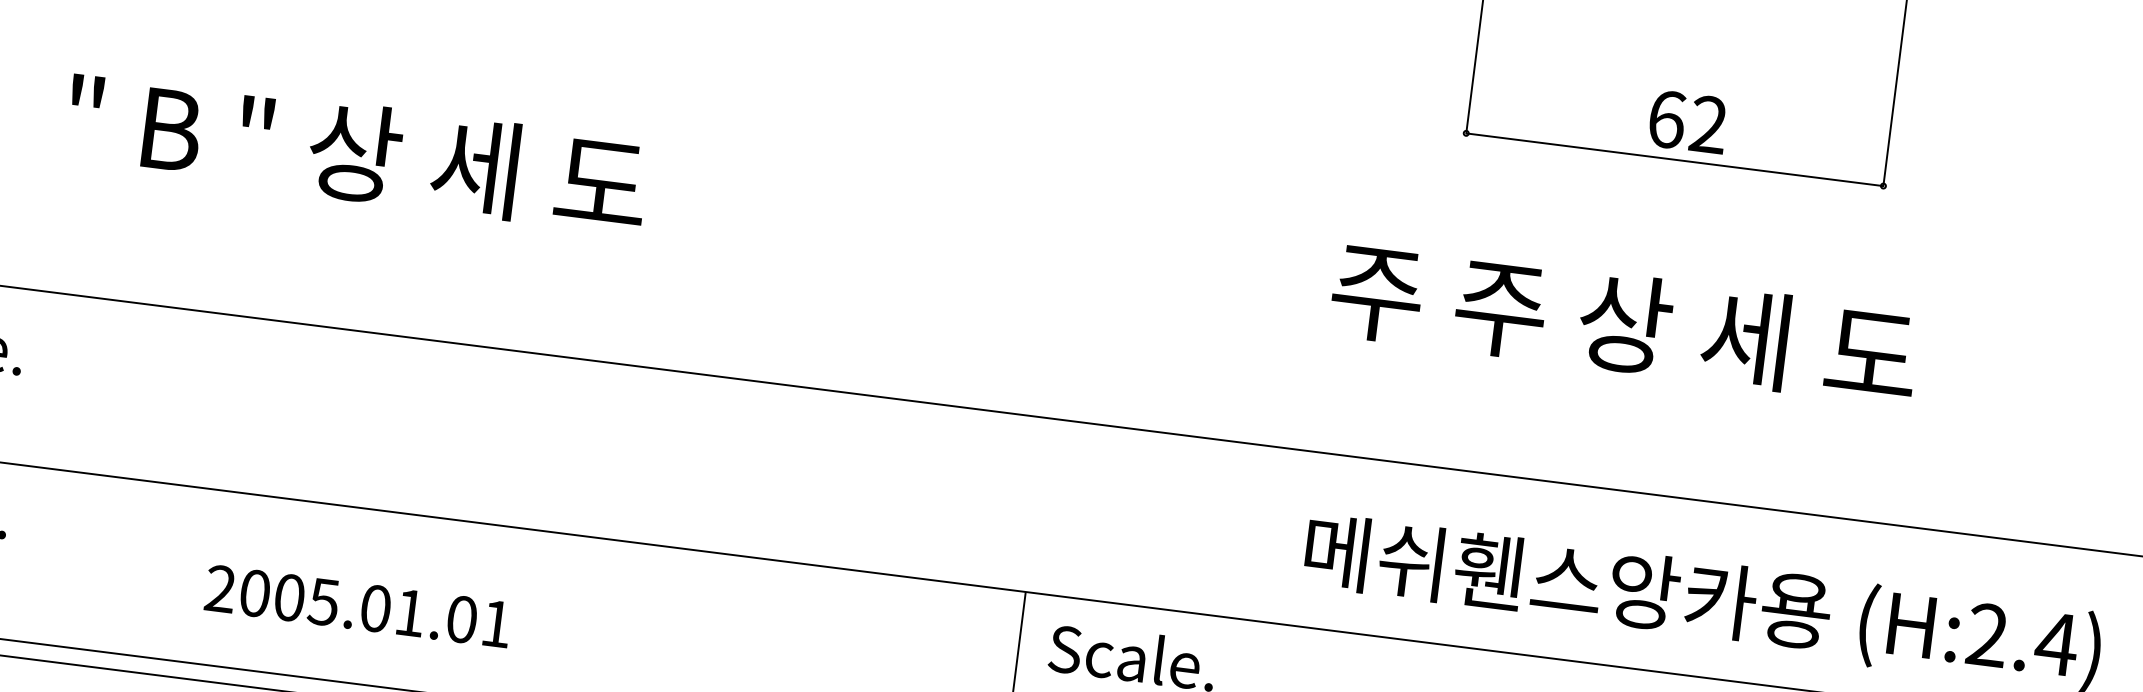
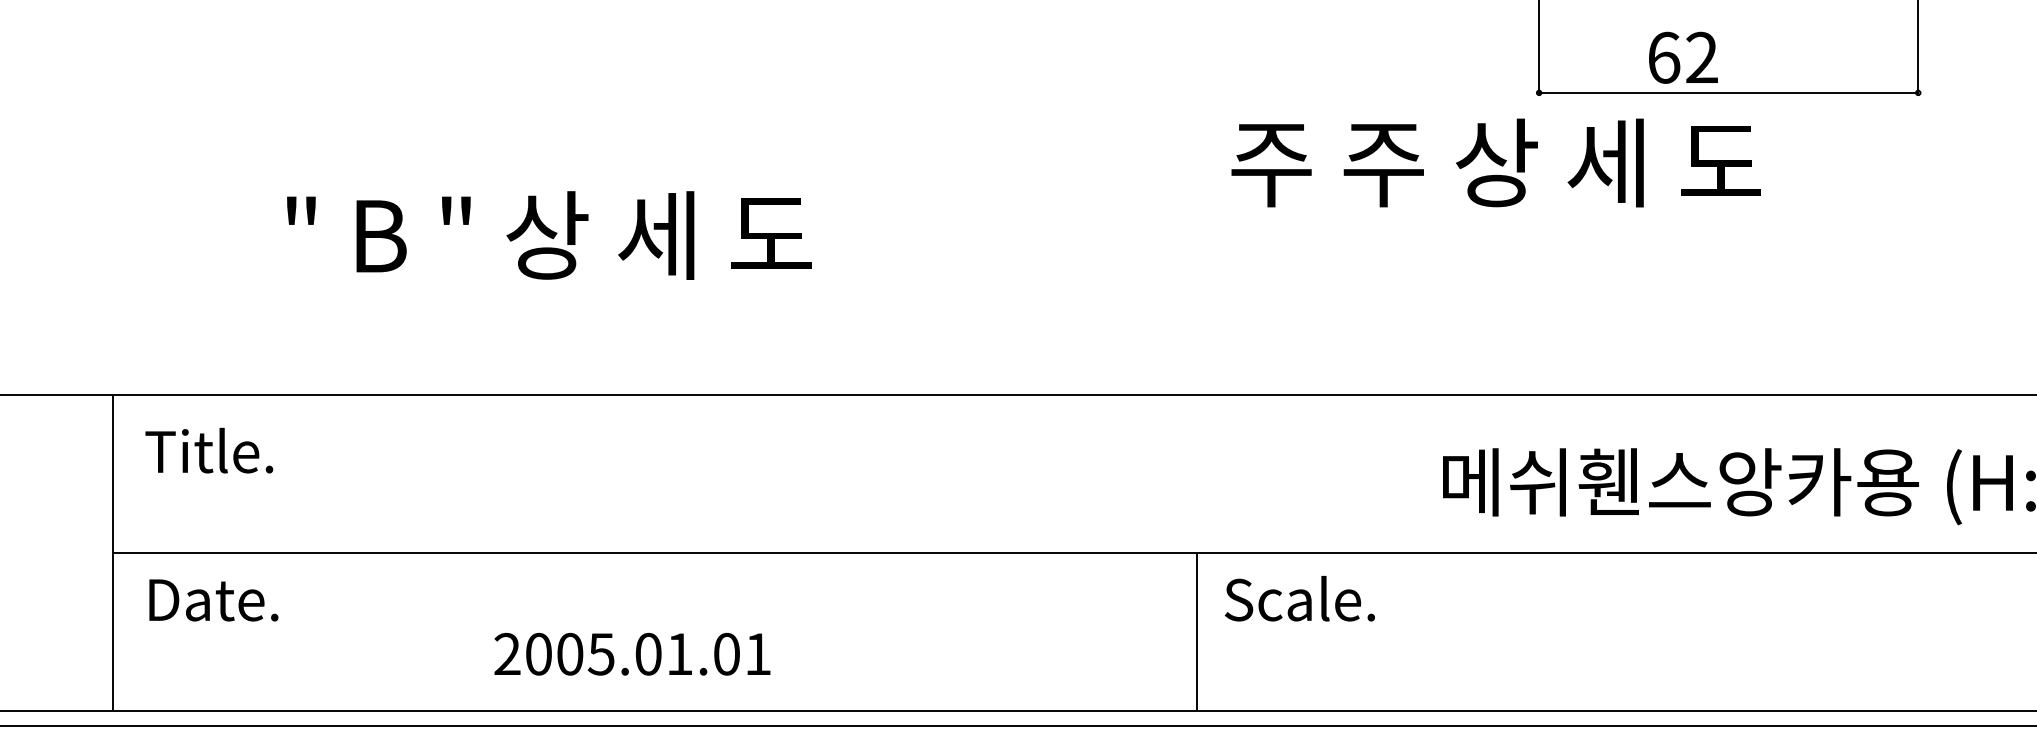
text: (1688, 121) -> (1683, 57), moved
text: (1623, 322) -> (1495, 162), moved
text: (358, 605) -> (632, 653), moved

